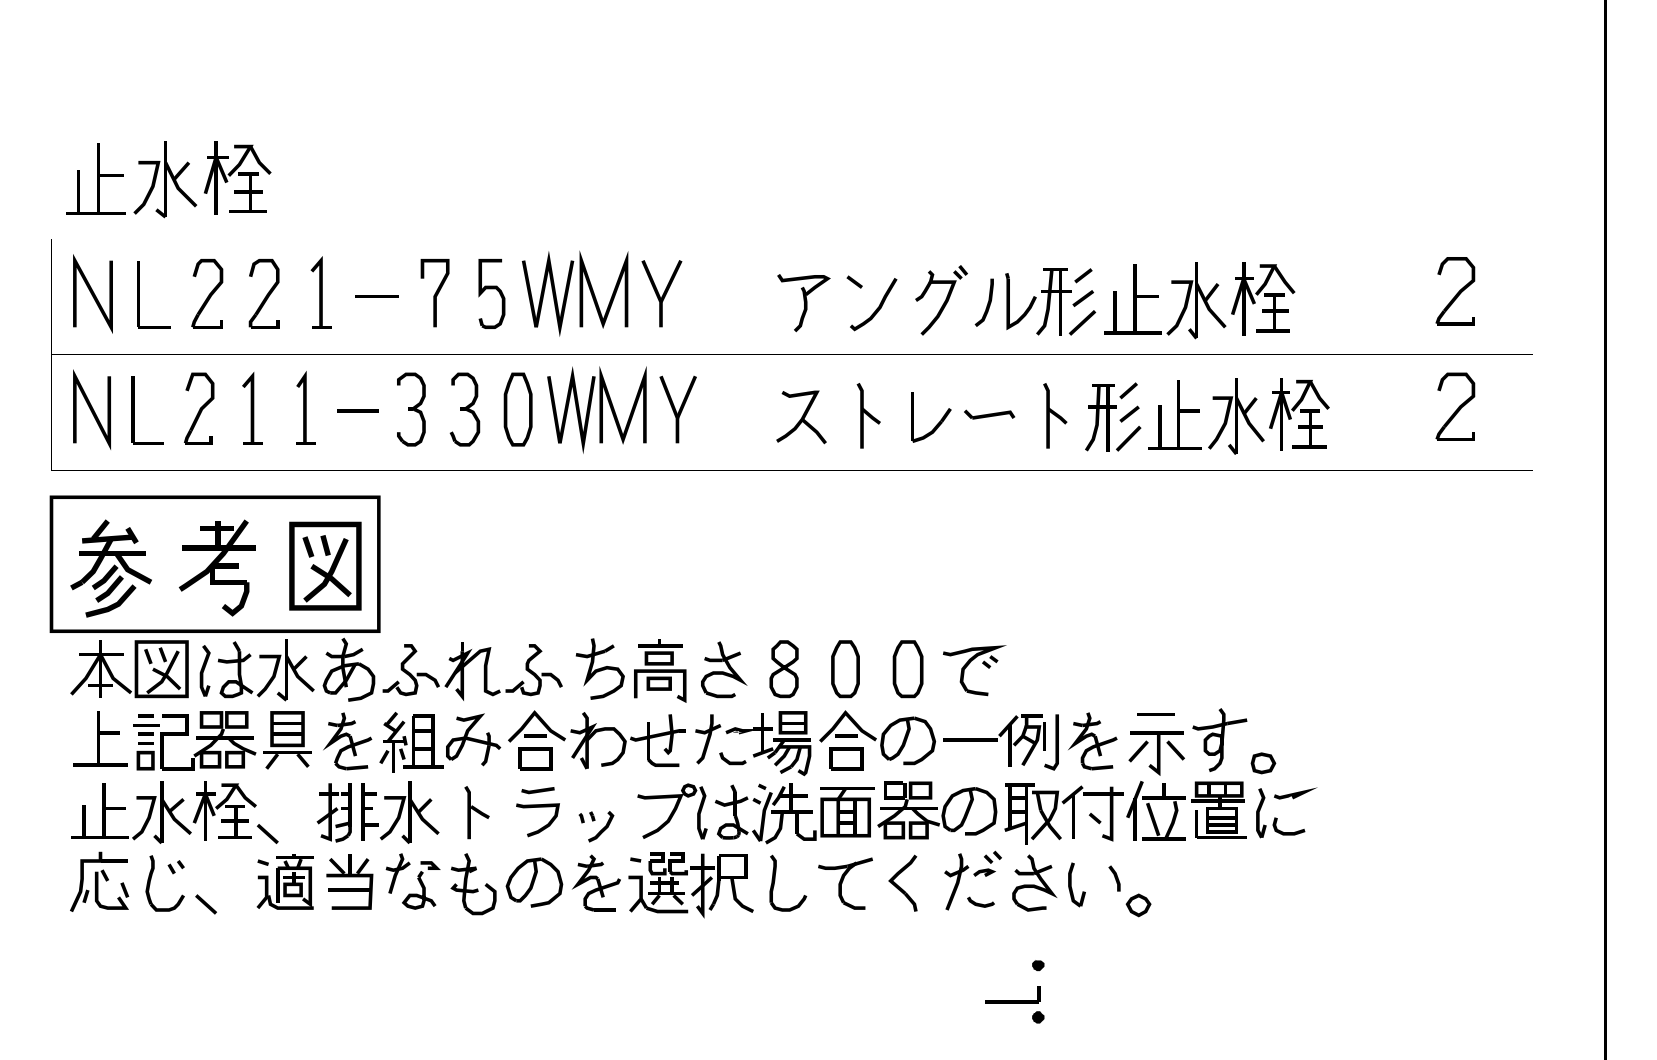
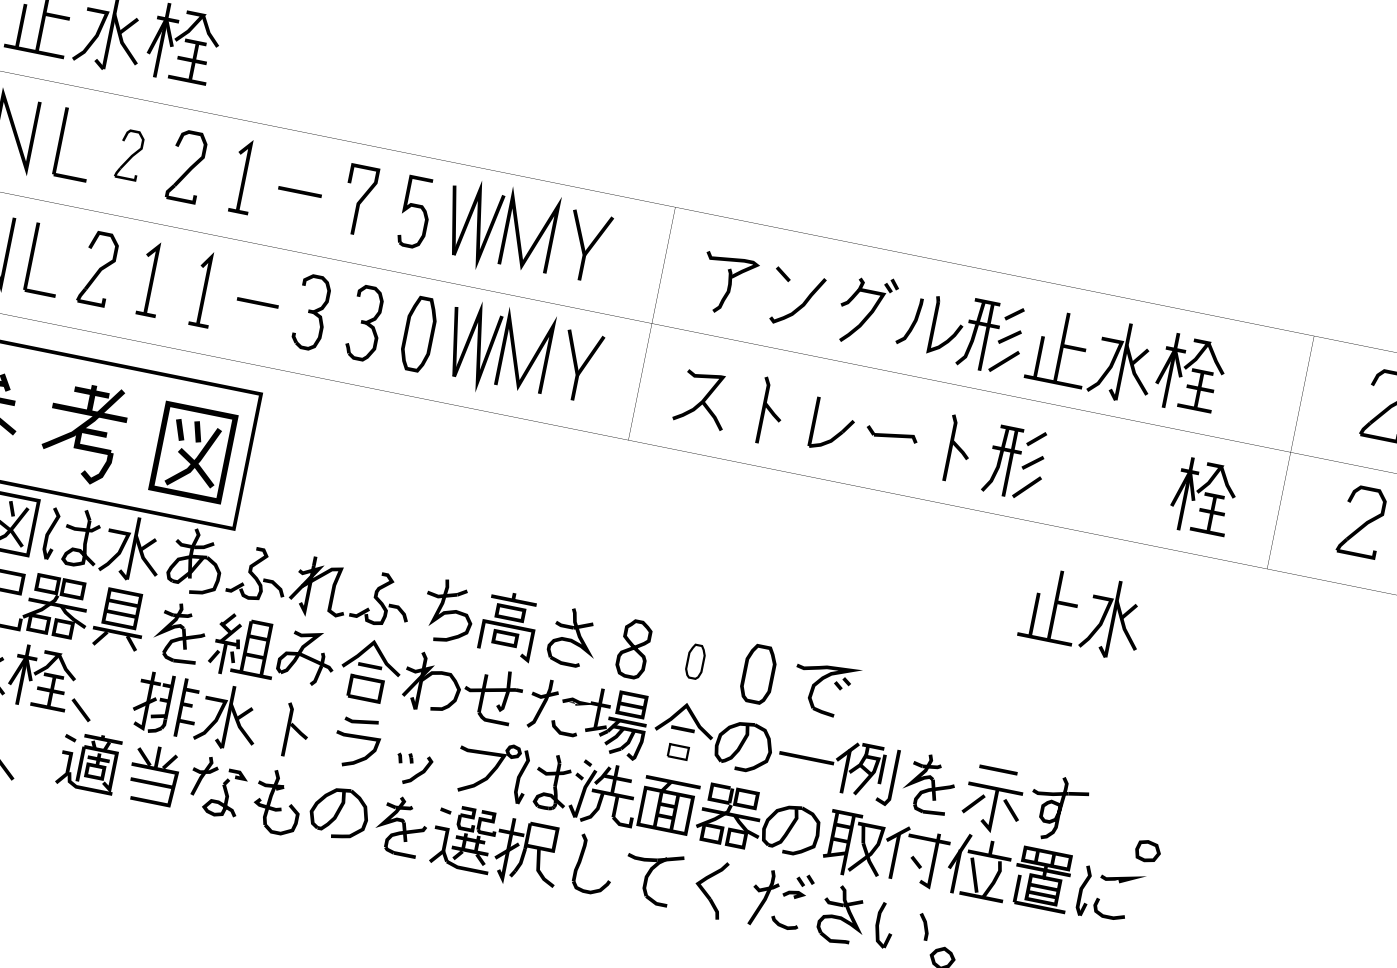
part: (207, 293) -> (130, 154), size x0.7
part: (1199, 412) -> (1076, 608), moved
part: (845, 669) -> (695, 661), size x0.6
part: (846, 758) -> (678, 751), size x0.6
part: (1263, 763) -> (1148, 851), moved

